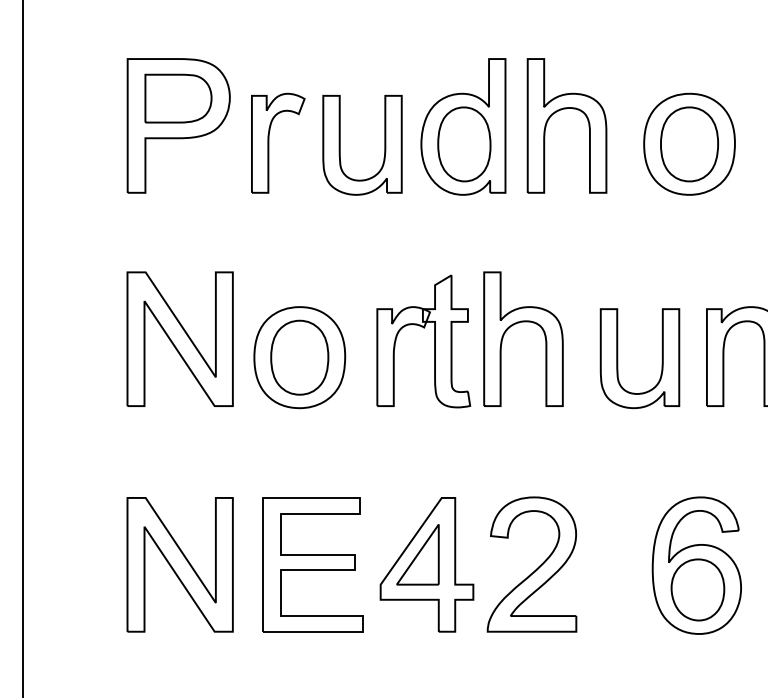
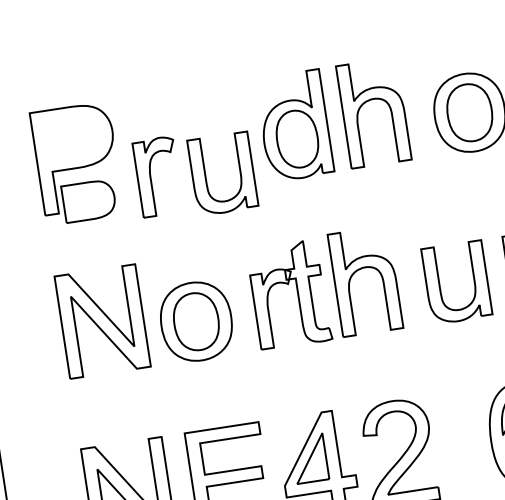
part: (178, 98) -> (89, 200), moved
part: (269, 142) -> (151, 177), moved
part: (340, 145) -> (206, 176), moved

